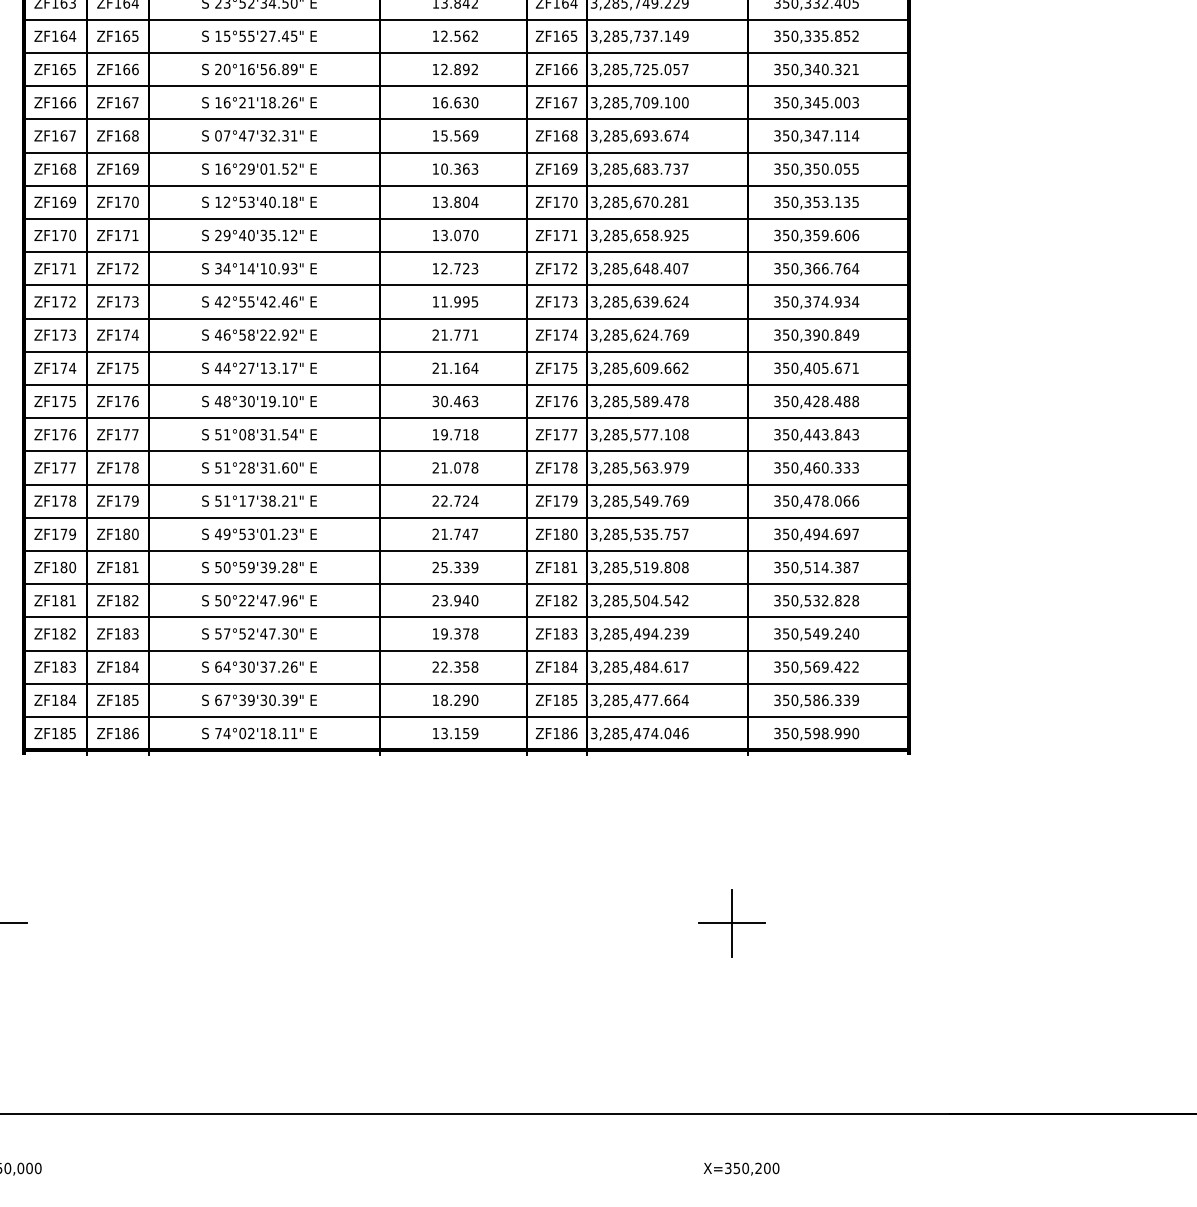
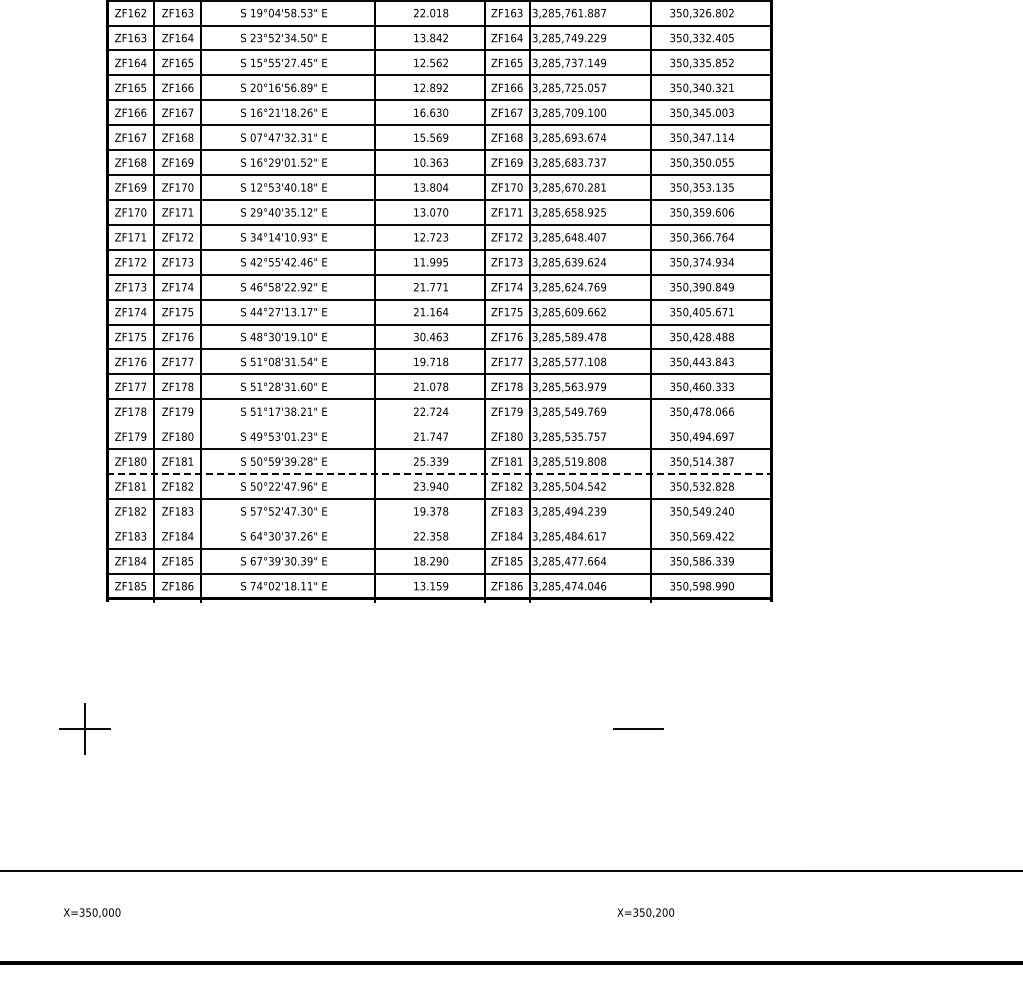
line: (466, 518) -> (439, 424), removed
line: (466, 584) -> (439, 474), solid -> dashed
line: (466, 650) -> (439, 523), removed
line: (731, 923) -> (638, 728), removed

